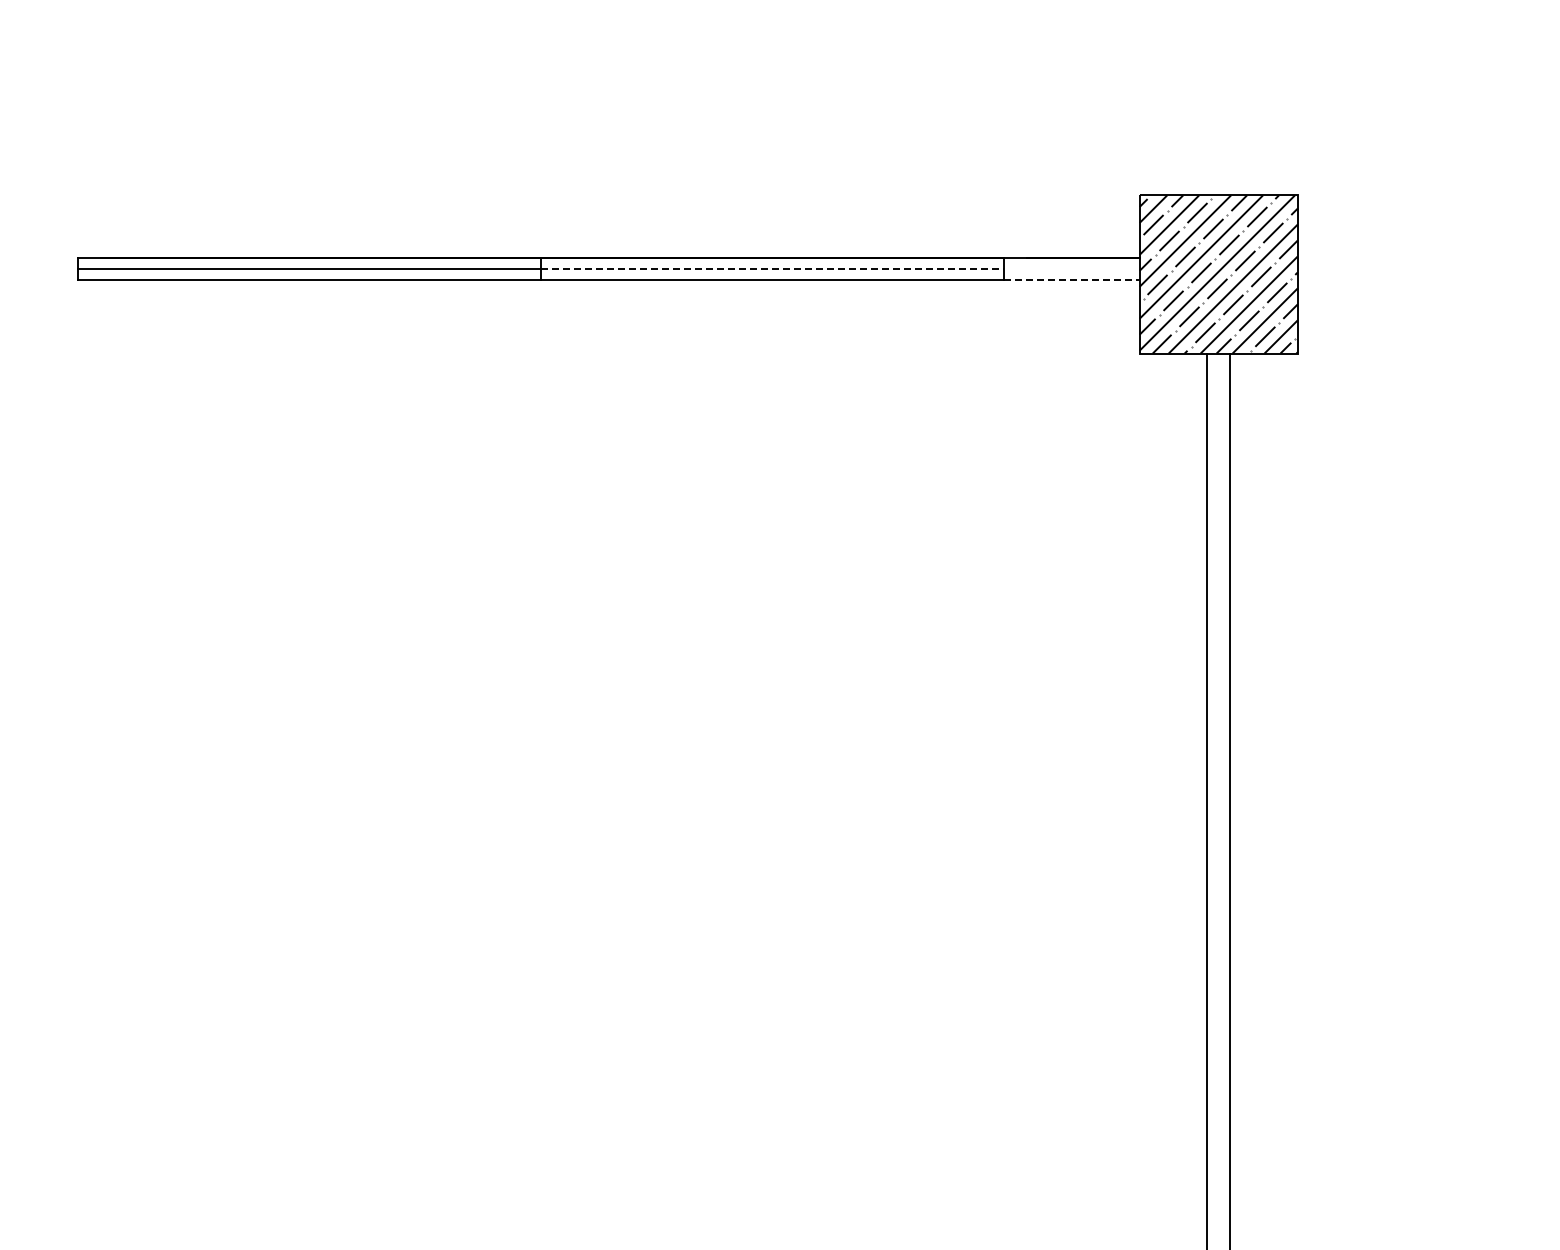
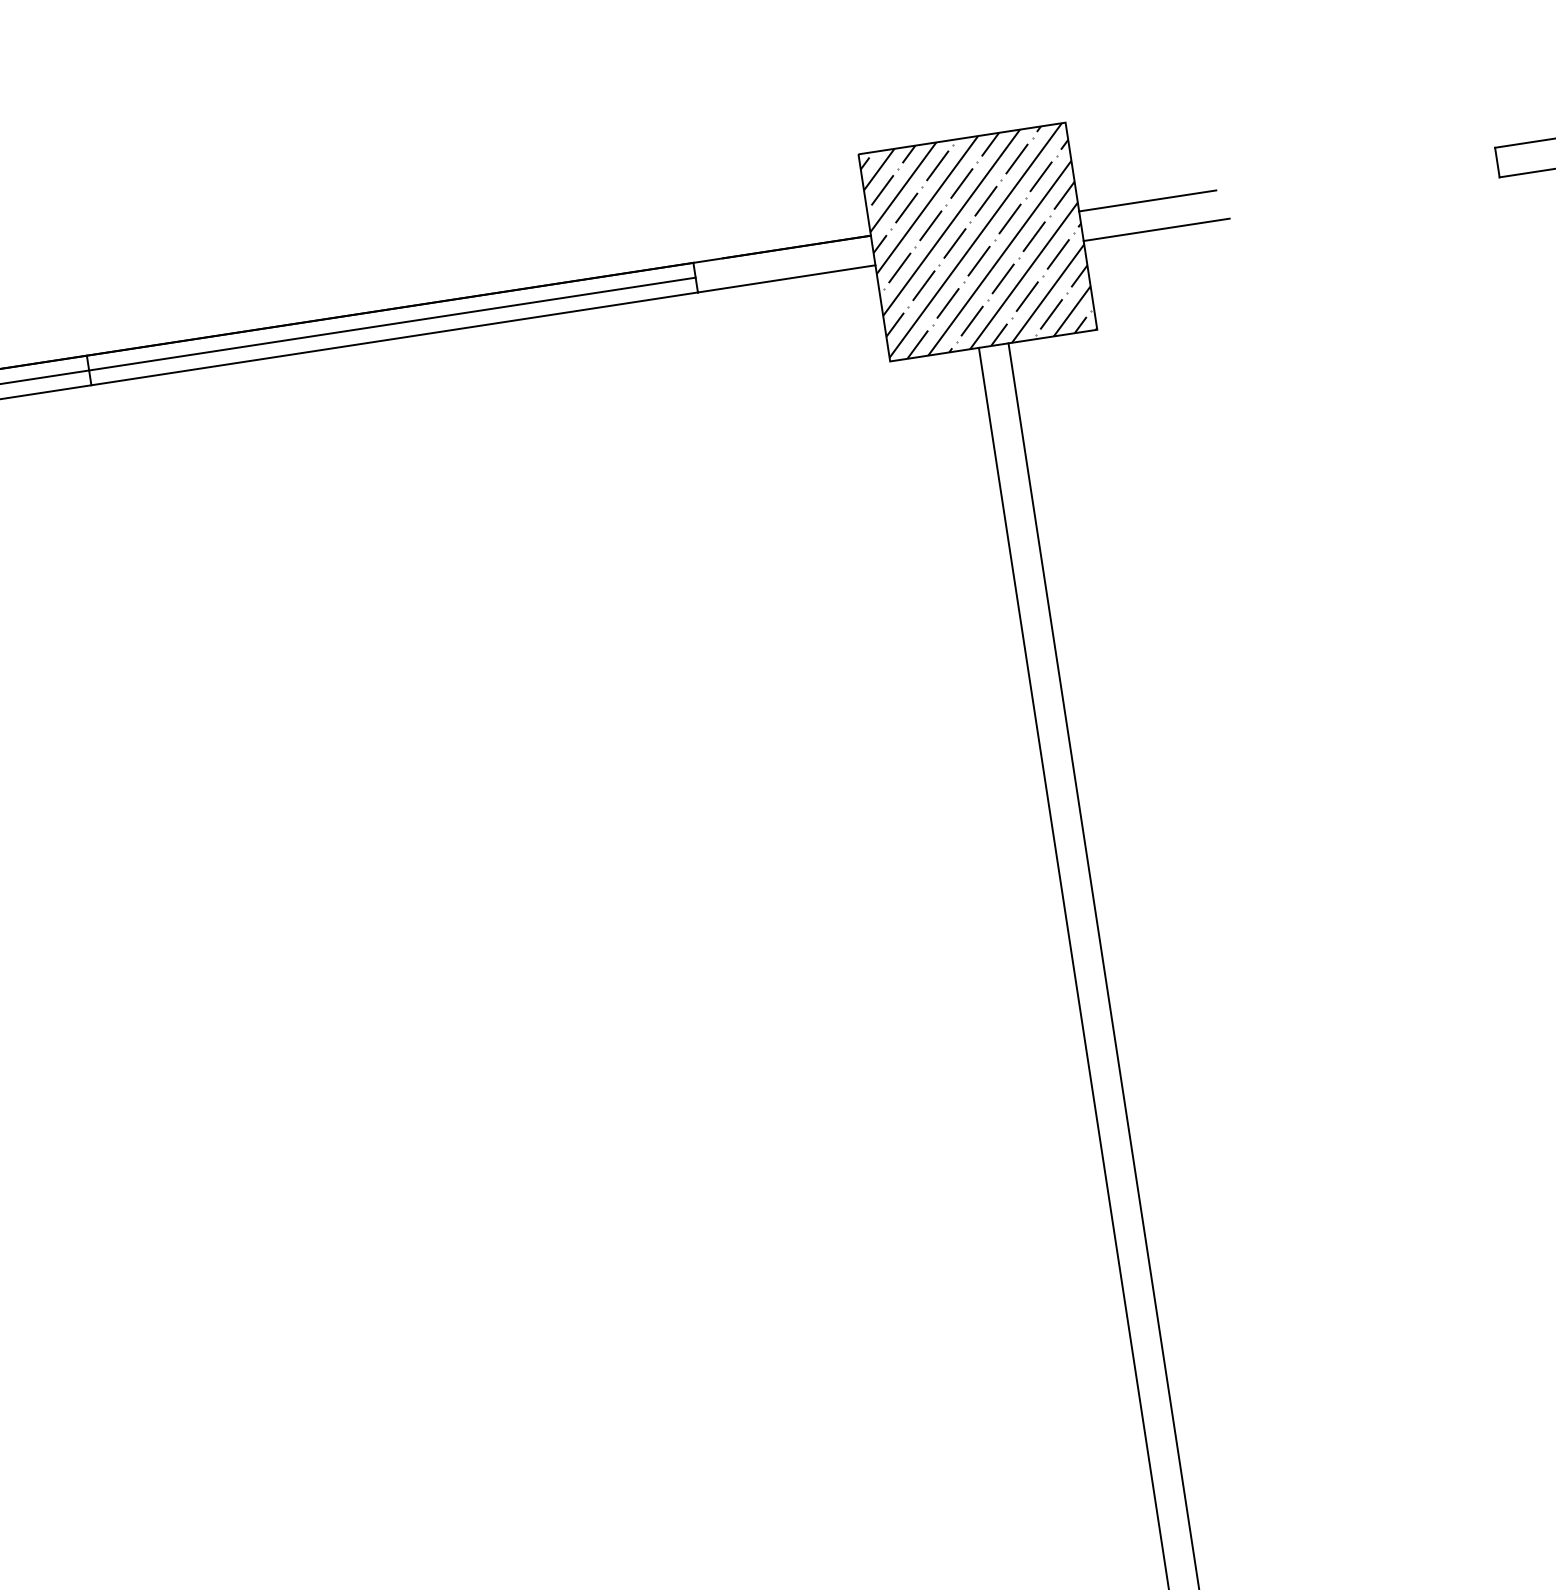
line: (1349, 263) -> (1147, 201), added
line: (773, 268) -> (393, 323), dashed -> solid
line: (1071, 280) -> (786, 279), dashed -> solid
line: (1353, 285) -> (1156, 229), added

